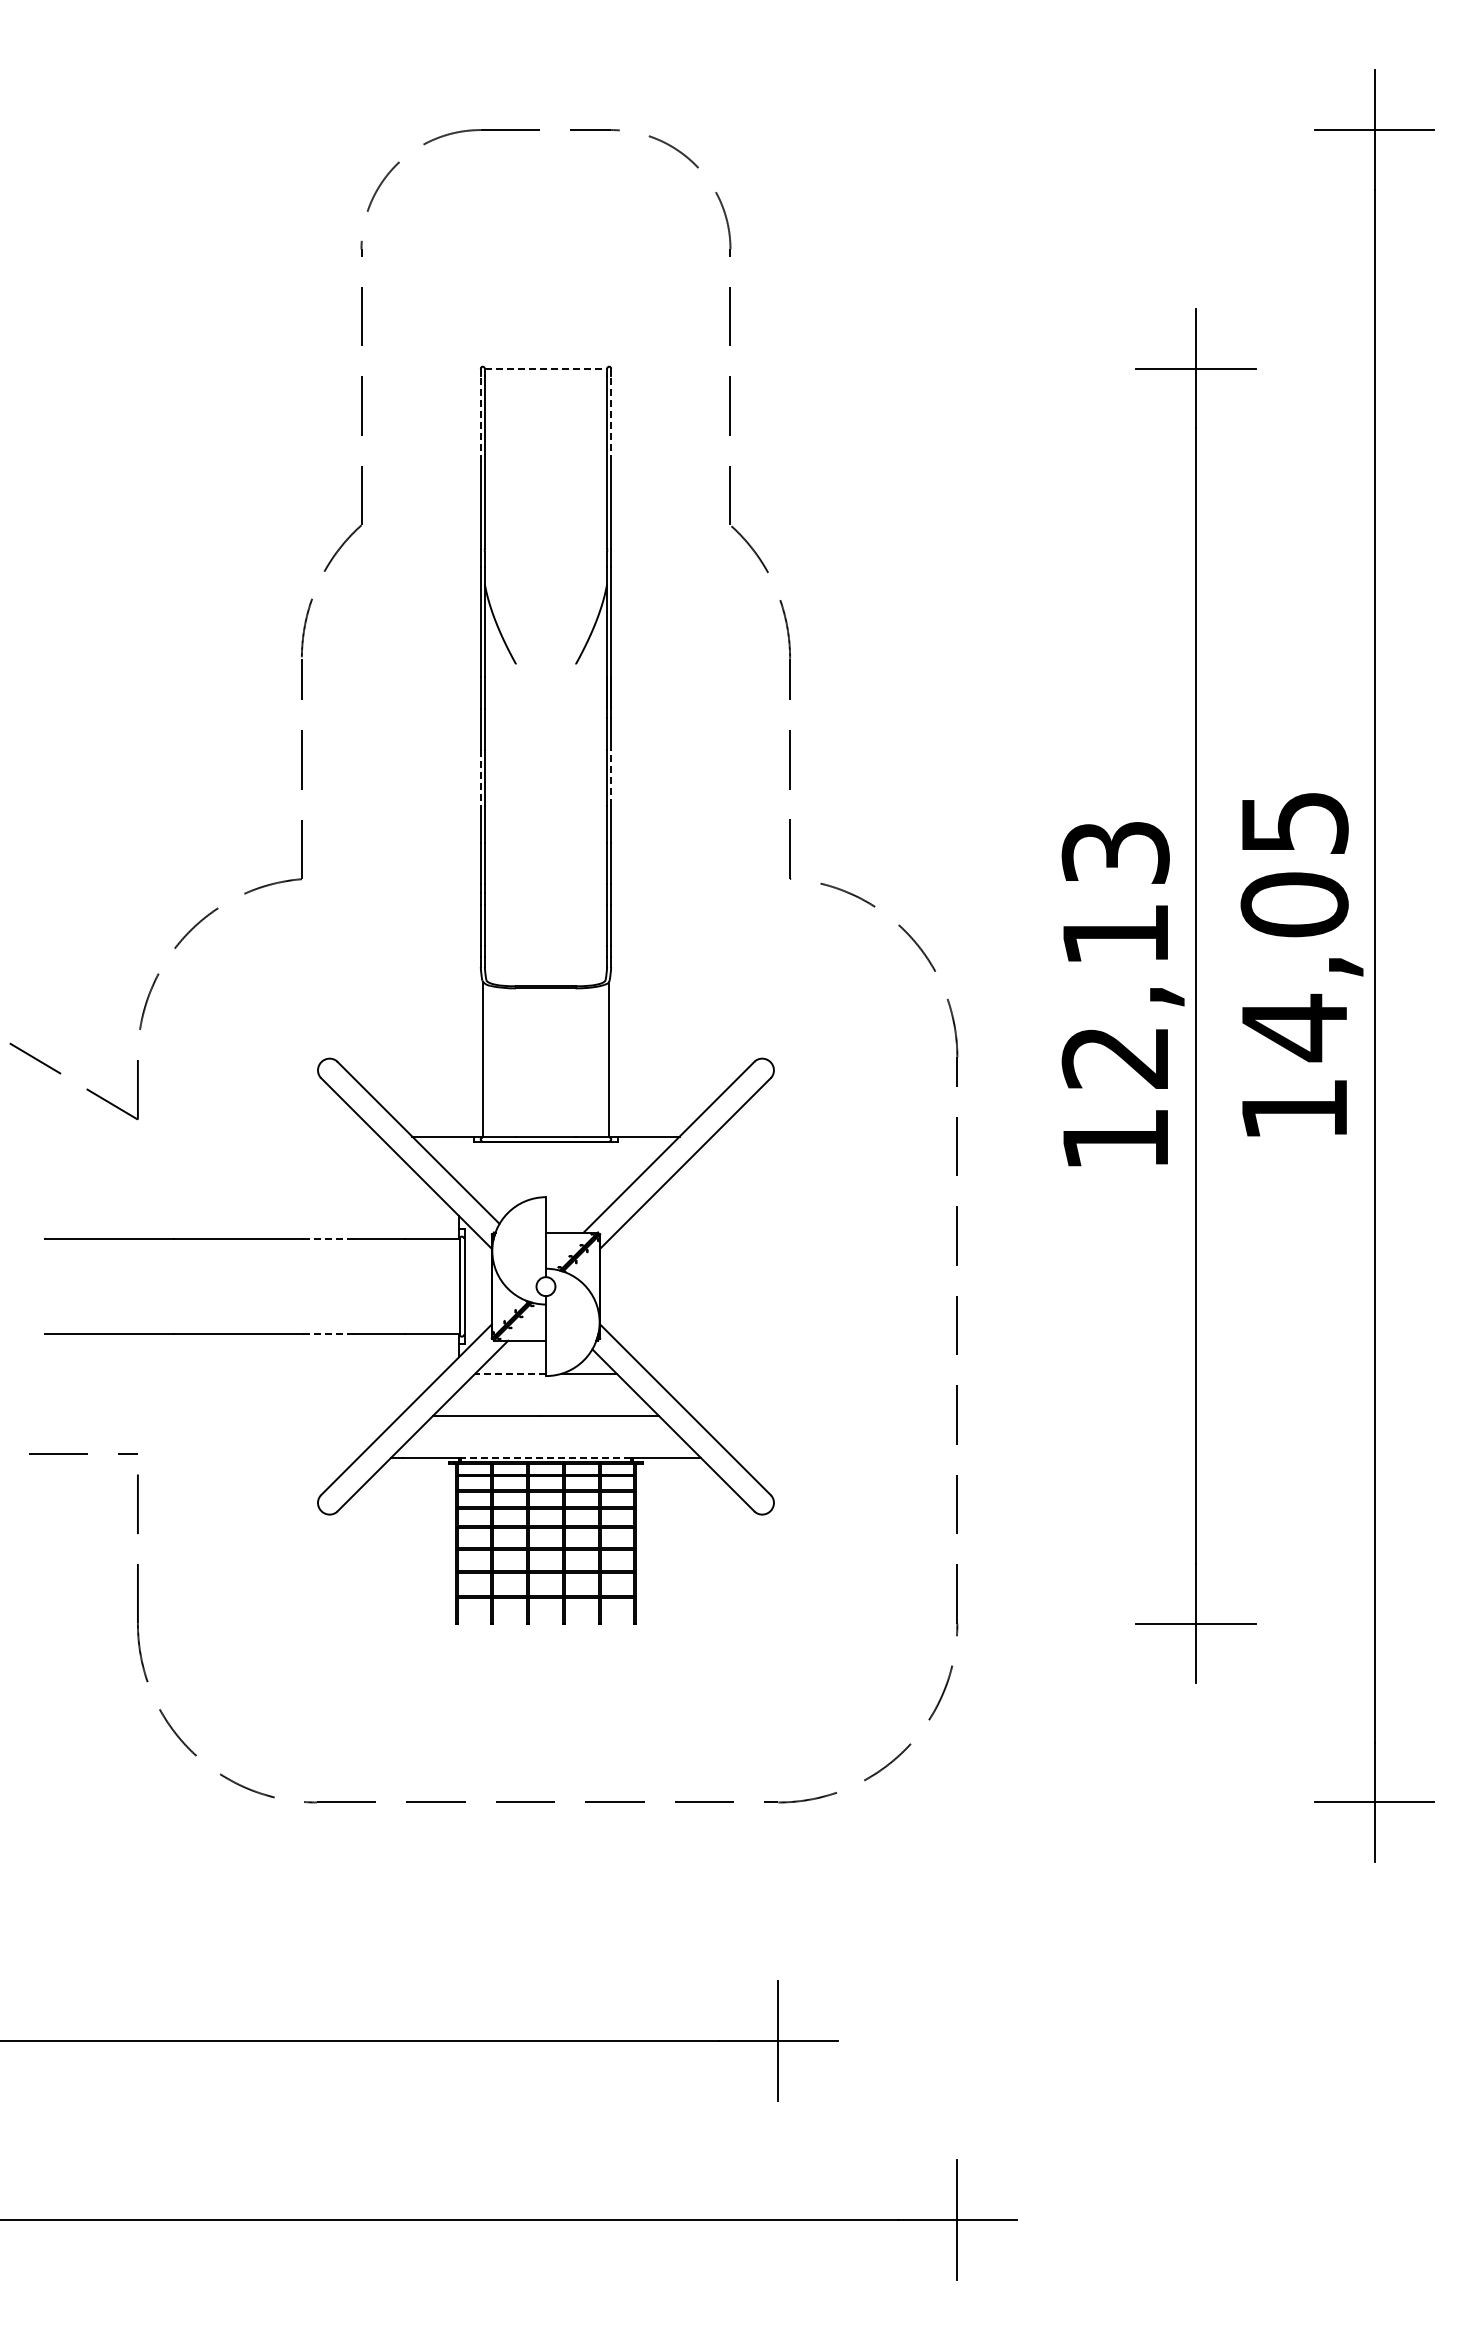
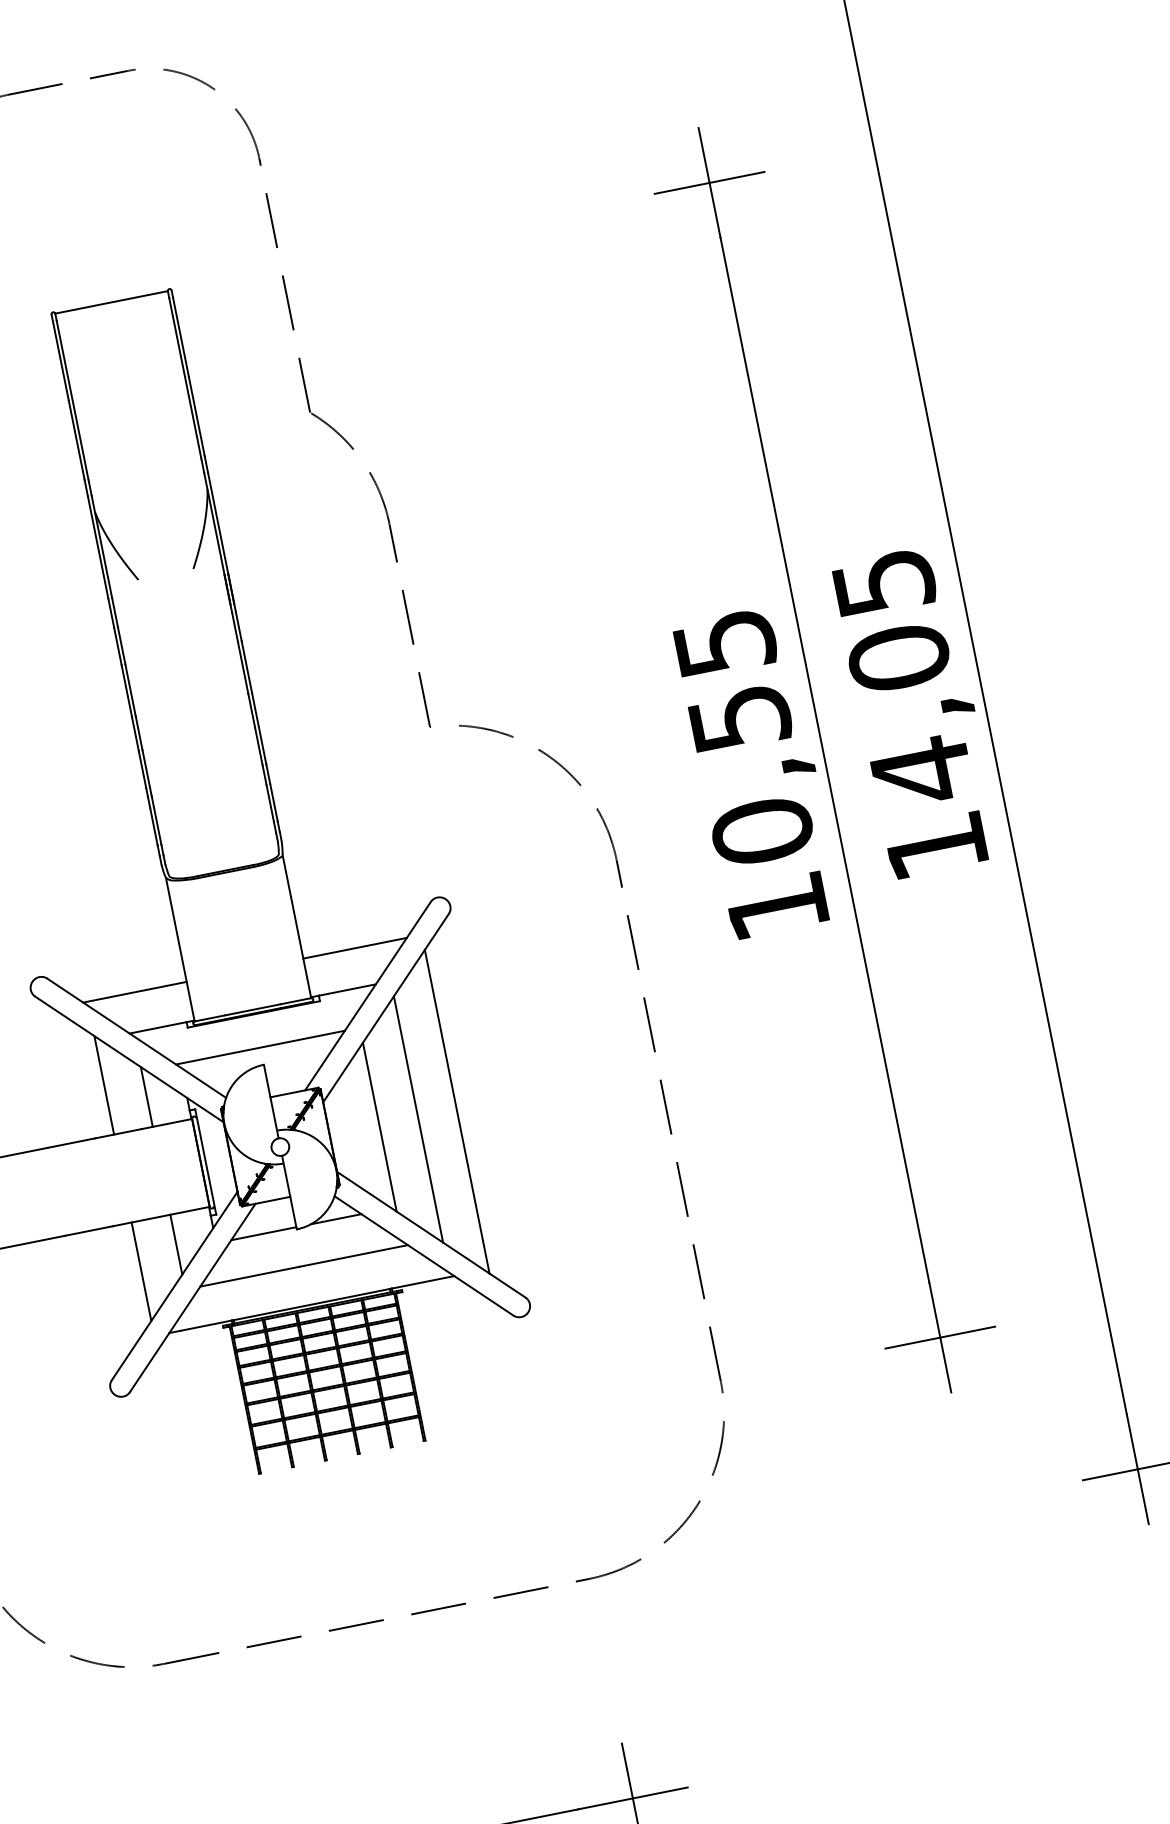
line: (546, 368) -> (112, 302), dashed -> solid
line: (480, 418) -> (60, 360), dashed -> solid
line: (611, 418) -> (181, 336), dashed -> solid
line: (611, 777) -> (247, 666), dashed -> solid
line: (480, 778) -> (126, 691), dashed -> solid
text: (1115, 955) -> (743, 737), 12,13 -> 10,55
line: (426, 1094) -> (135, 992), added
line: (665, 1094) -> (355, 948), added
line: (545, 1178) -> (260, 1047), added
line: (374, 1184) -> (103, 1084), added
line: (416, 1205) -> (146, 1096), added
line: (328, 1238) -> (71, 1142), dashed -> solid
line: (654, 1286) -> (380, 1127), added
line: (696, 1286) -> (418, 1119), added
line: (738, 1286) -> (457, 1111), added
line: (328, 1334) -> (89, 1231), dashed -> solid
line: (416, 1366) -> (175, 1244), added
line: (510, 1373) -> (263, 1233), dashed -> solid
line: (374, 1387) -> (141, 1271), added
line: (545, 1457) -> (311, 1304), dashed -> solid

